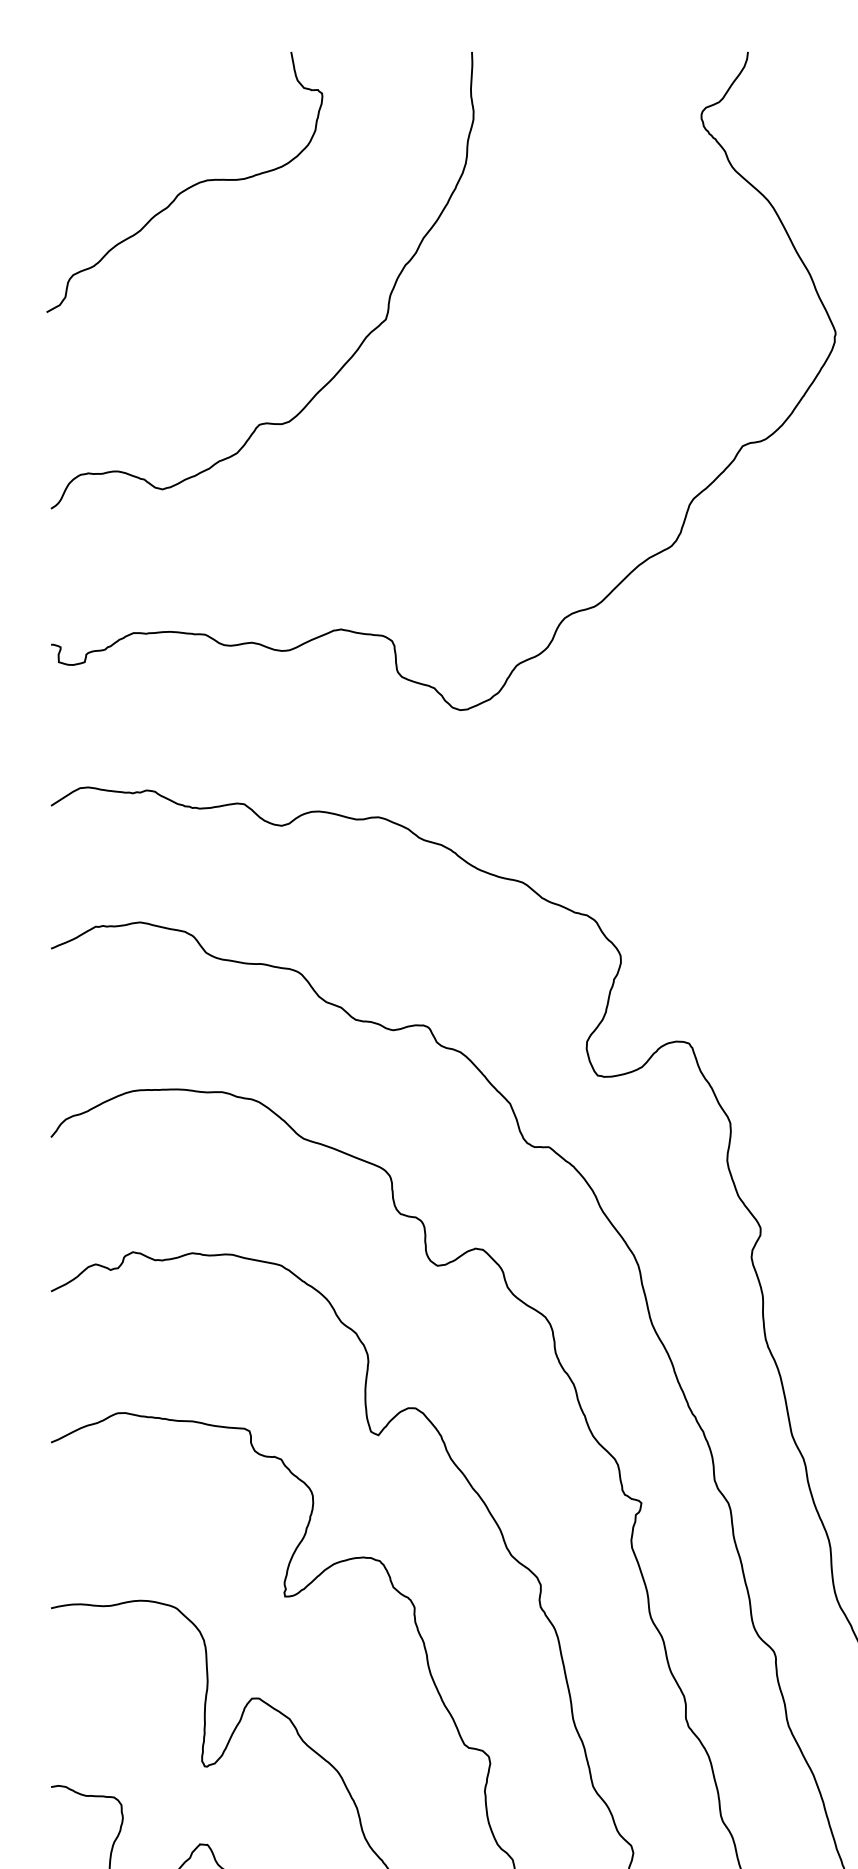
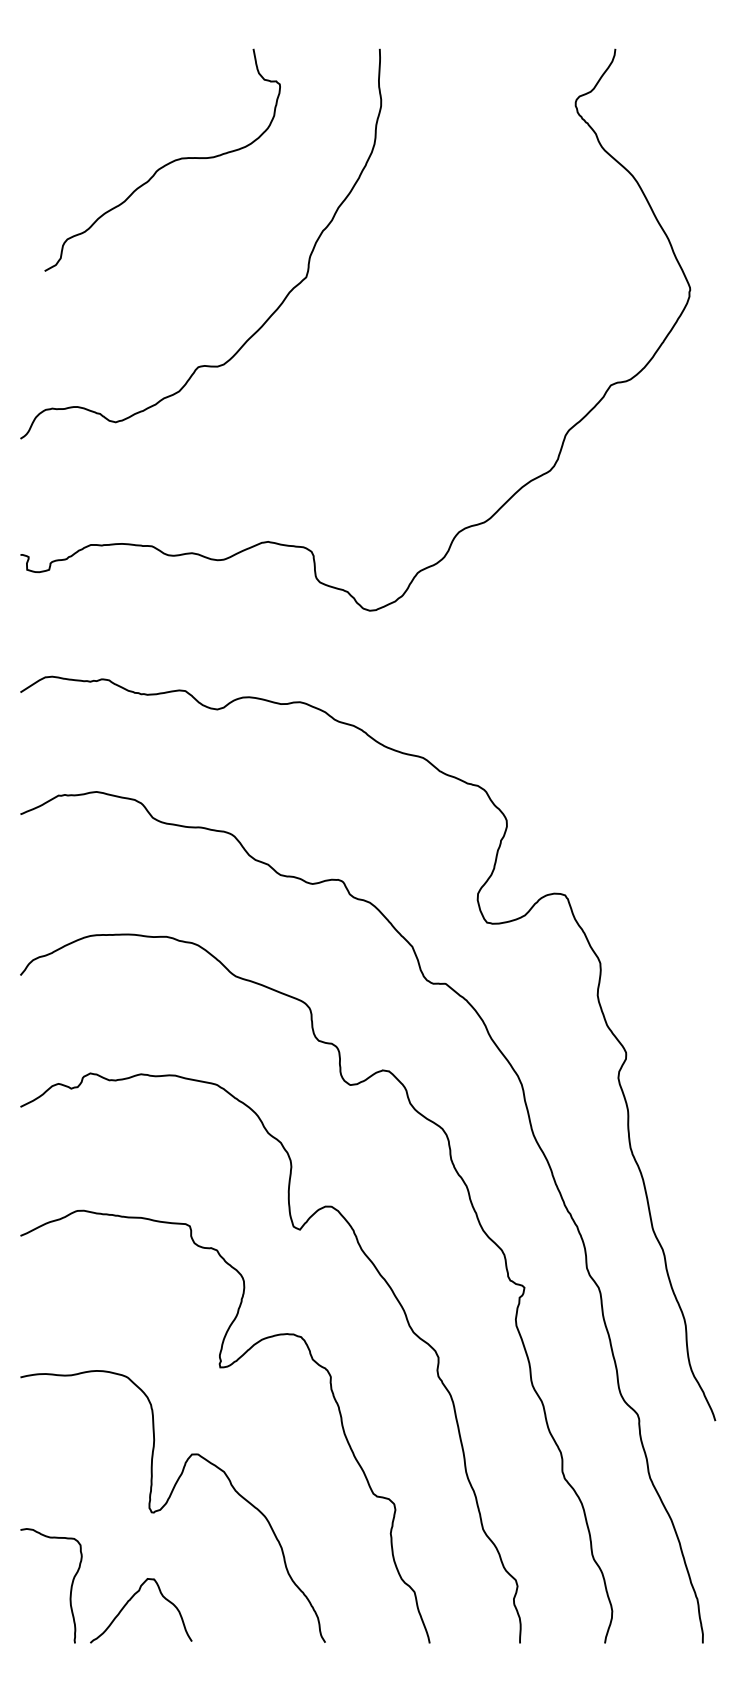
curve: (186, 187) -> (164, 164), moved

